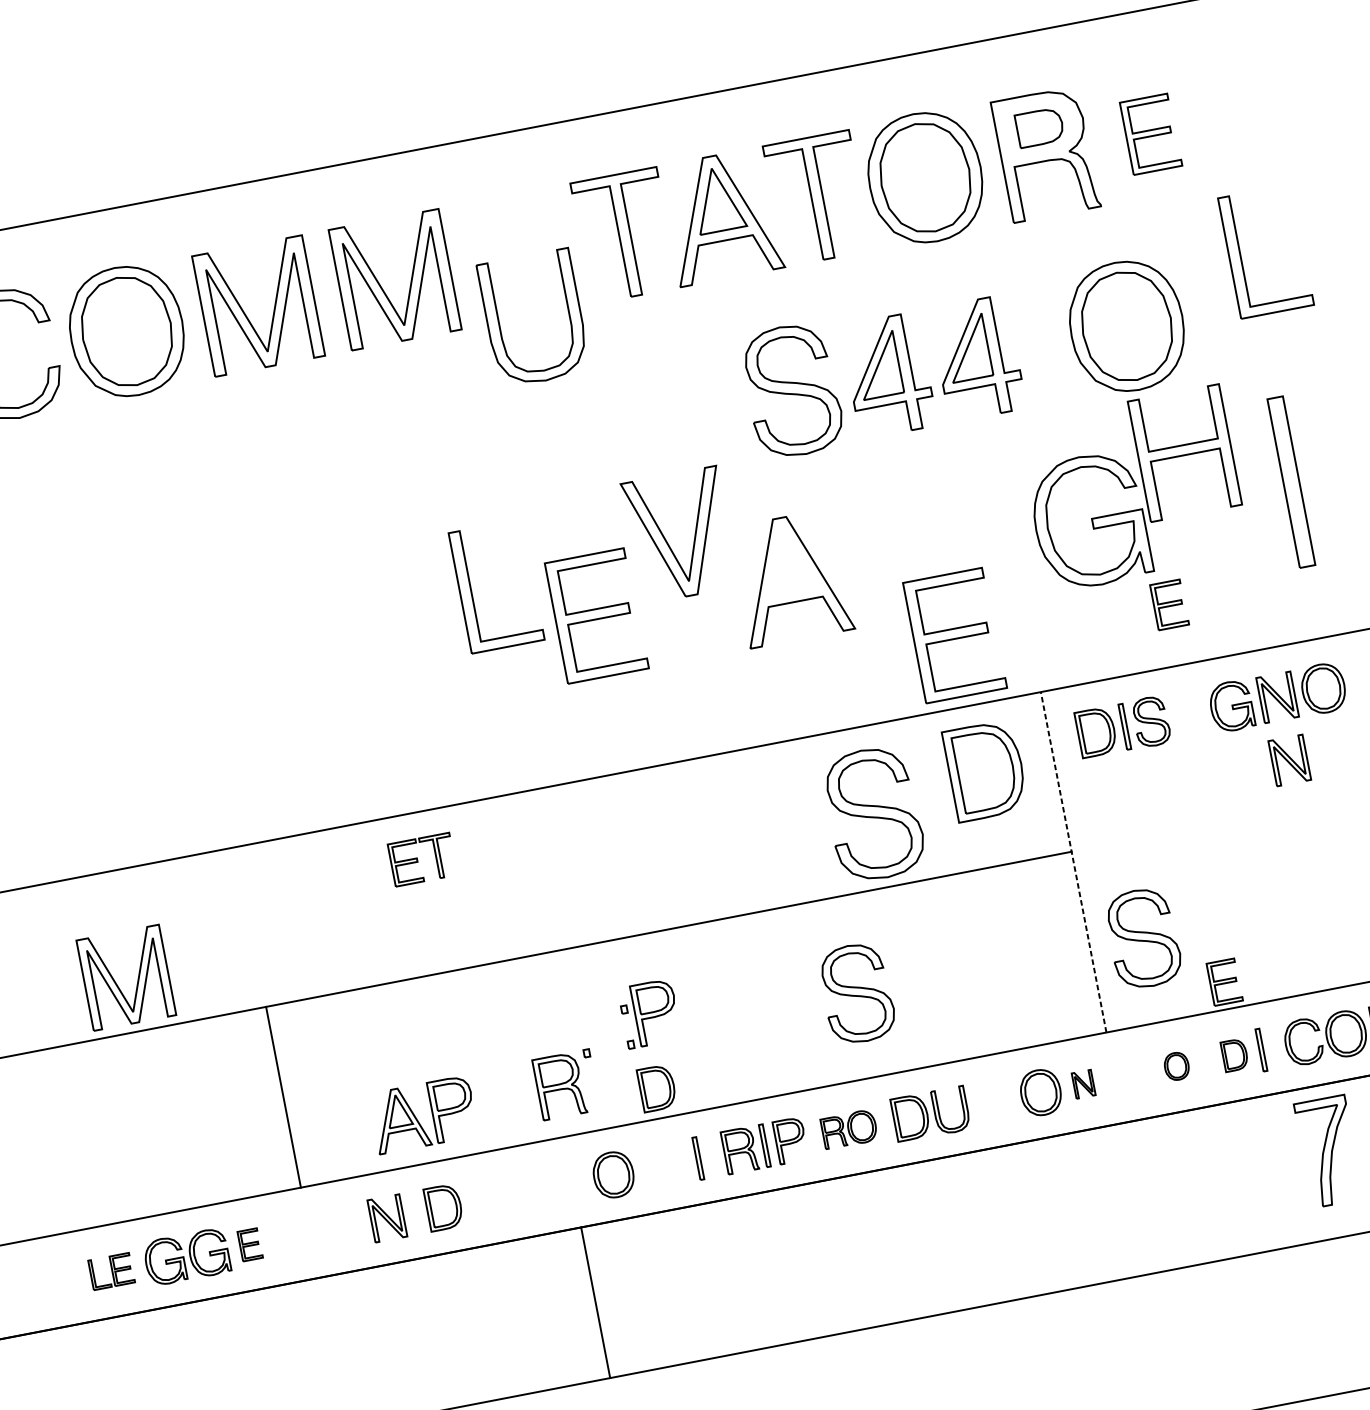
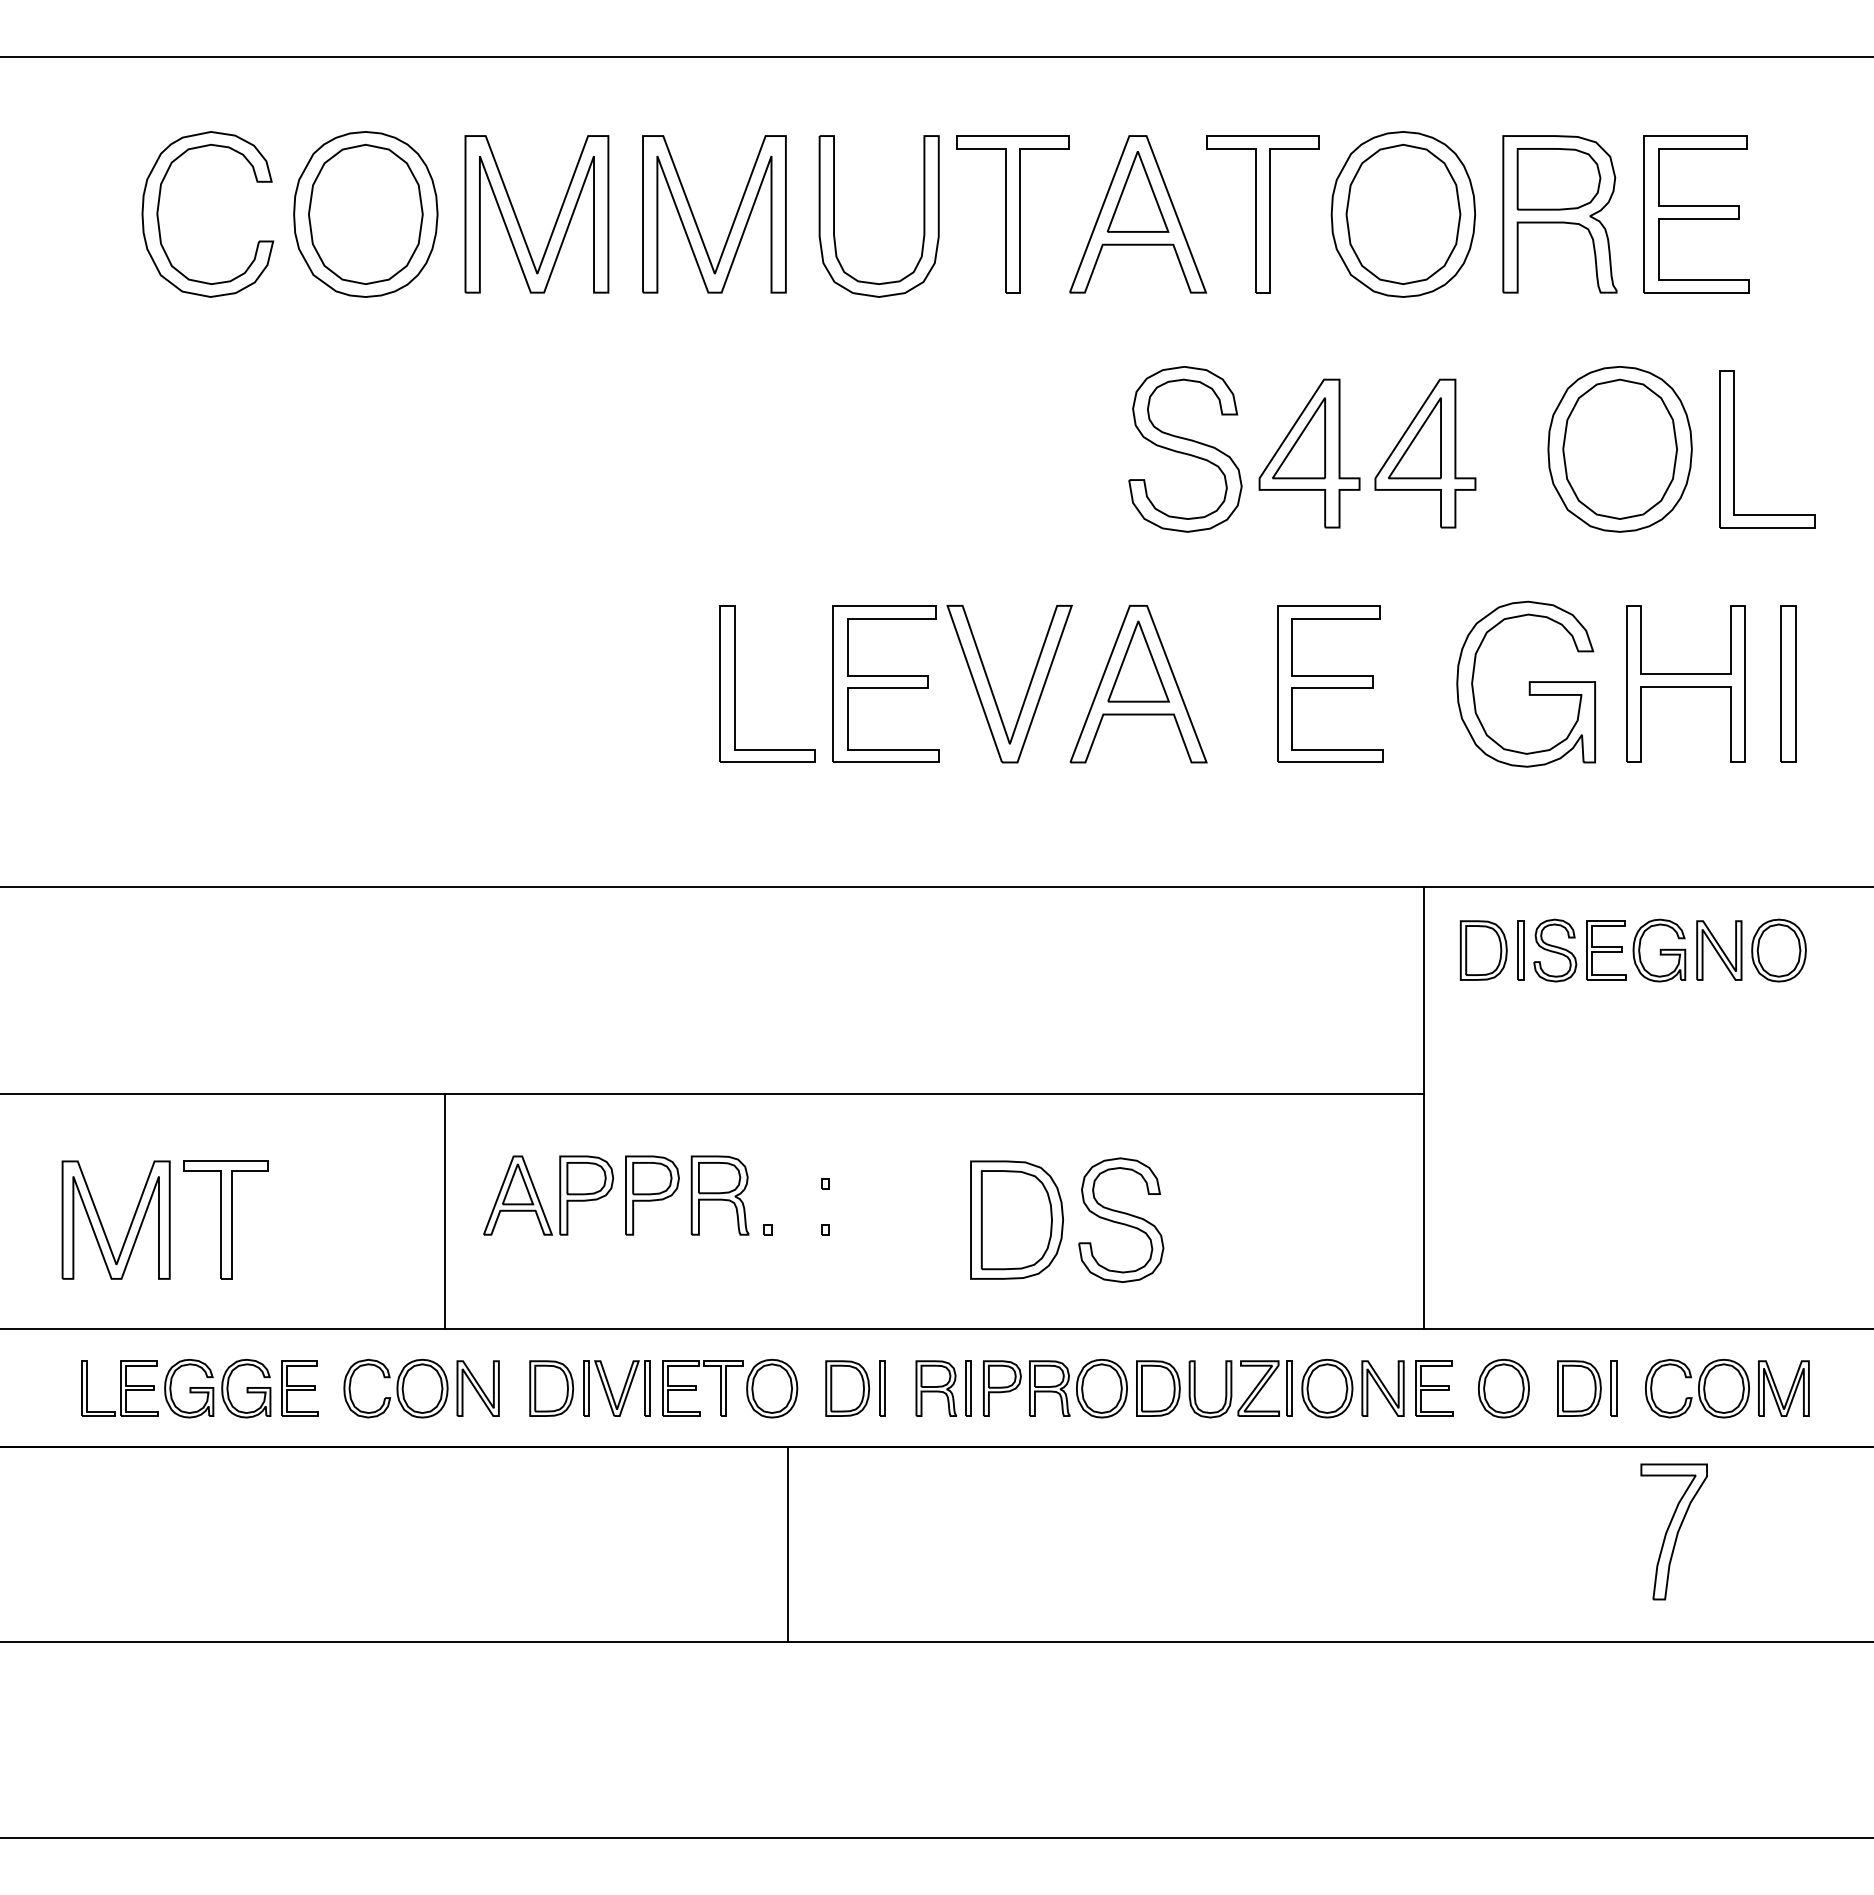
part: (1039, 127) -> (1558, 179), size x1.43
part: (1150, 134) -> (1696, 214), size x1.67
part: (1240, 256) -> (1734, 449), moved
part: (499, 325) -> (834, 216), moved
part: (1184, 452) -> (1685, 683), moved
part: (1291, 481) -> (1788, 683), size x0.71
part: (667, 541) -> (992, 689), moved
part: (787, 561) -> (1138, 661), added
part: (471, 590) -> (735, 683), moved
part: (1169, 604) -> (1606, 950), moved
part: (955, 634) -> (1330, 683), moved
part: (1289, 760) -> (1719, 1032), removed
part: (985, 770) -> (1016, 1219), moved
part: (874, 814) -> (1185, 999), removed
part: (422, 859) -> (702, 1388), moved
line: (1073, 861) -> (1424, 1107), dashed -> solid
part: (1143, 937) -> (1493, 1219), removed
part: (1224, 982) -> (1434, 1388), moved
part: (117, 984) -> (103, 1226), moved
part: (656, 1012) -> (652, 1195), moved
part: (1234, 1055) -> (1579, 1388), size x1.43
part: (1176, 1066) -> (1503, 1388), size x1.67
part: (1083, 1084) -> (1382, 1388), size x1.67
part: (559, 1086) -> (719, 1195), moved
part: (657, 1088) -> (847, 1388), moved
line: (283, 1097) -> (445, 1211), moved
part: (992, 1101) -> (1264, 1388), added
part: (417, 1118) -> (539, 1198), moved
part: (167, 1125) -> (225, 1219), added
part: (849, 1129) -> (1078, 1388), size x1.43
part: (493, 1197) -> (616, 1388), added
part: (323, 1230) -> (395, 1388), added
part: (249, 1244) -> (299, 1388), size x1.43
part: (111, 1271) -> (119, 1388), size x1.43
line: (595, 1302) -> (787, 1544), moved

